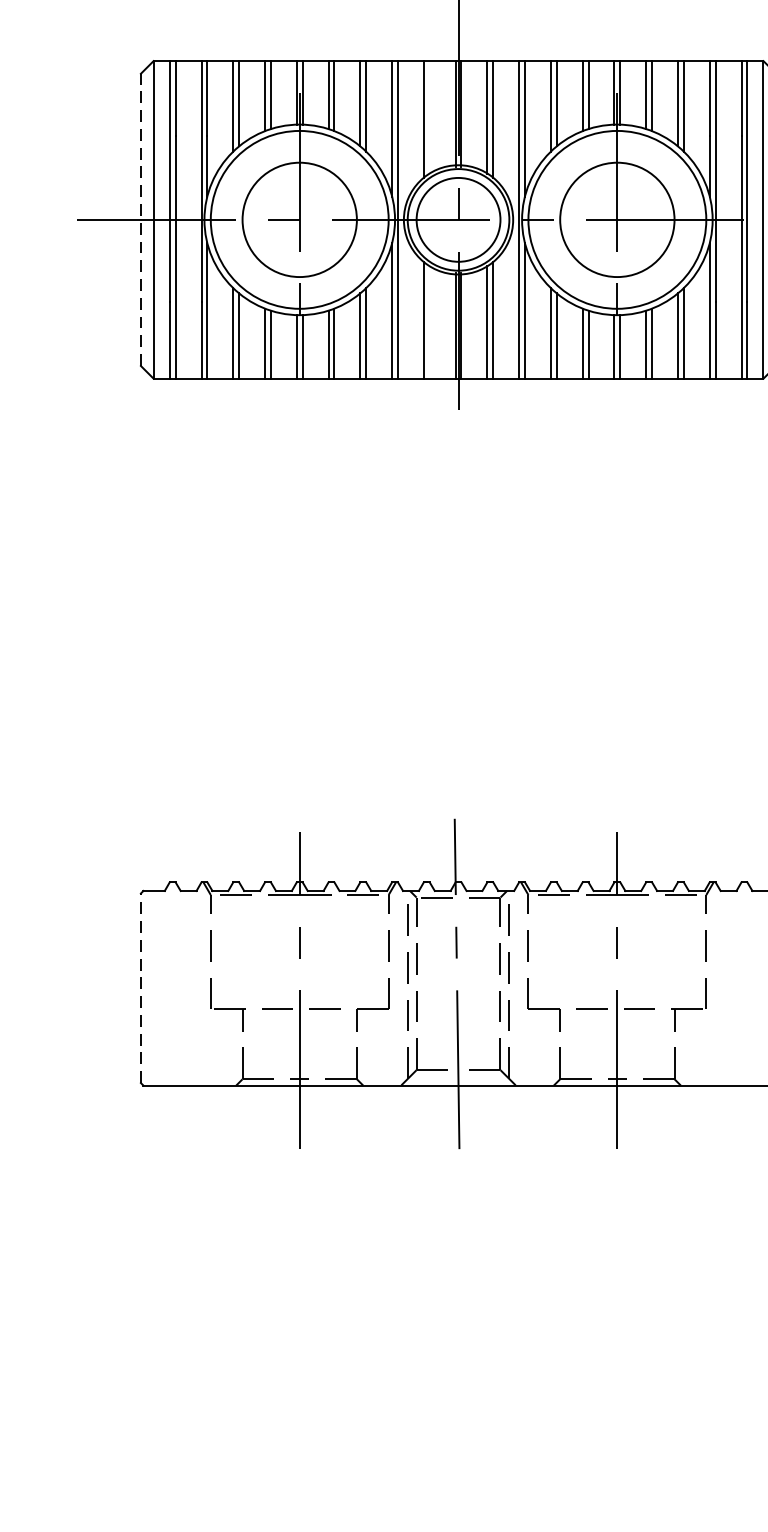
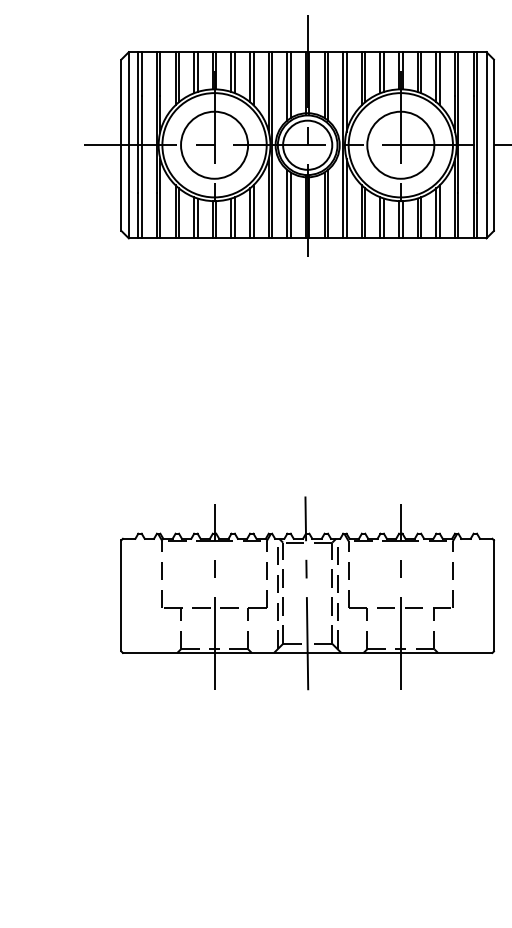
line: (429, 117) -> (290, 85), added
line: (141, 220) -> (121, 145), dashed -> solid
line: (429, 322) -> (290, 205), added
line: (141, 987) -> (121, 595), dashed -> solid

